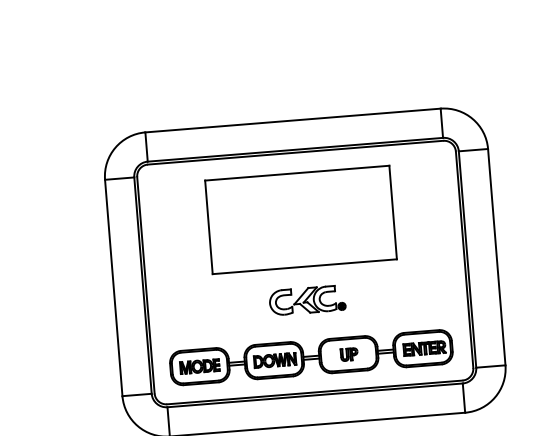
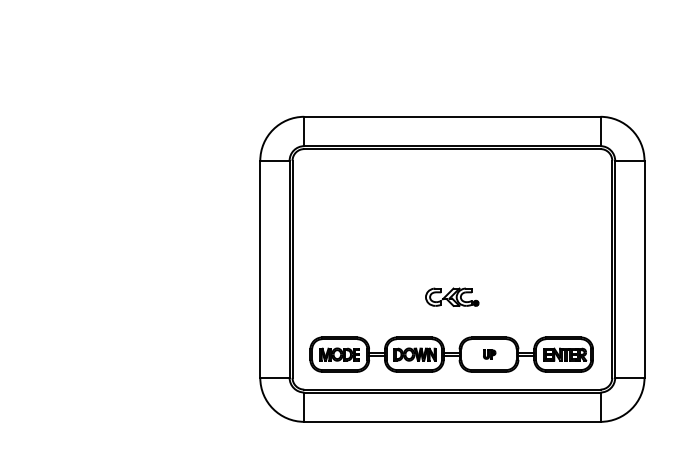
part: (301, 219) -> (452, 216), removed
part: (306, 299) -> (451, 296), size x0.7
part: (349, 354) -> (489, 354), size x0.7

